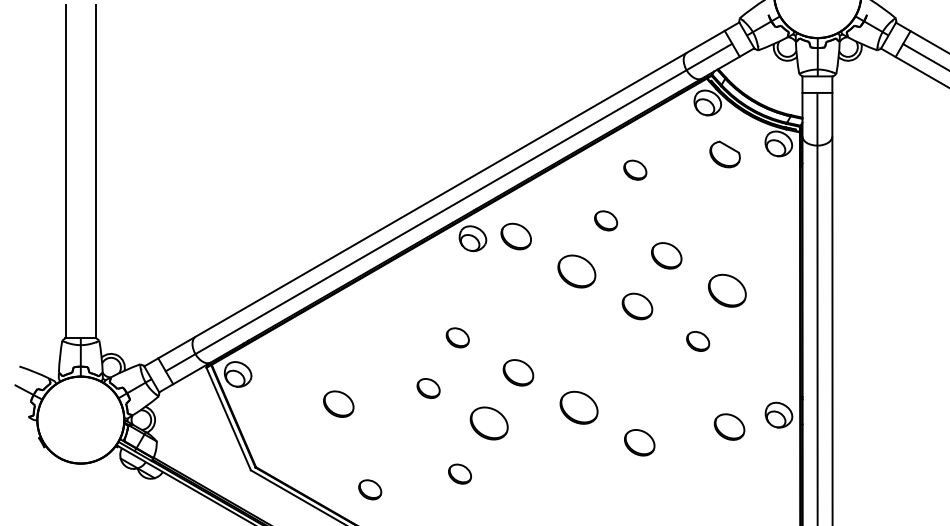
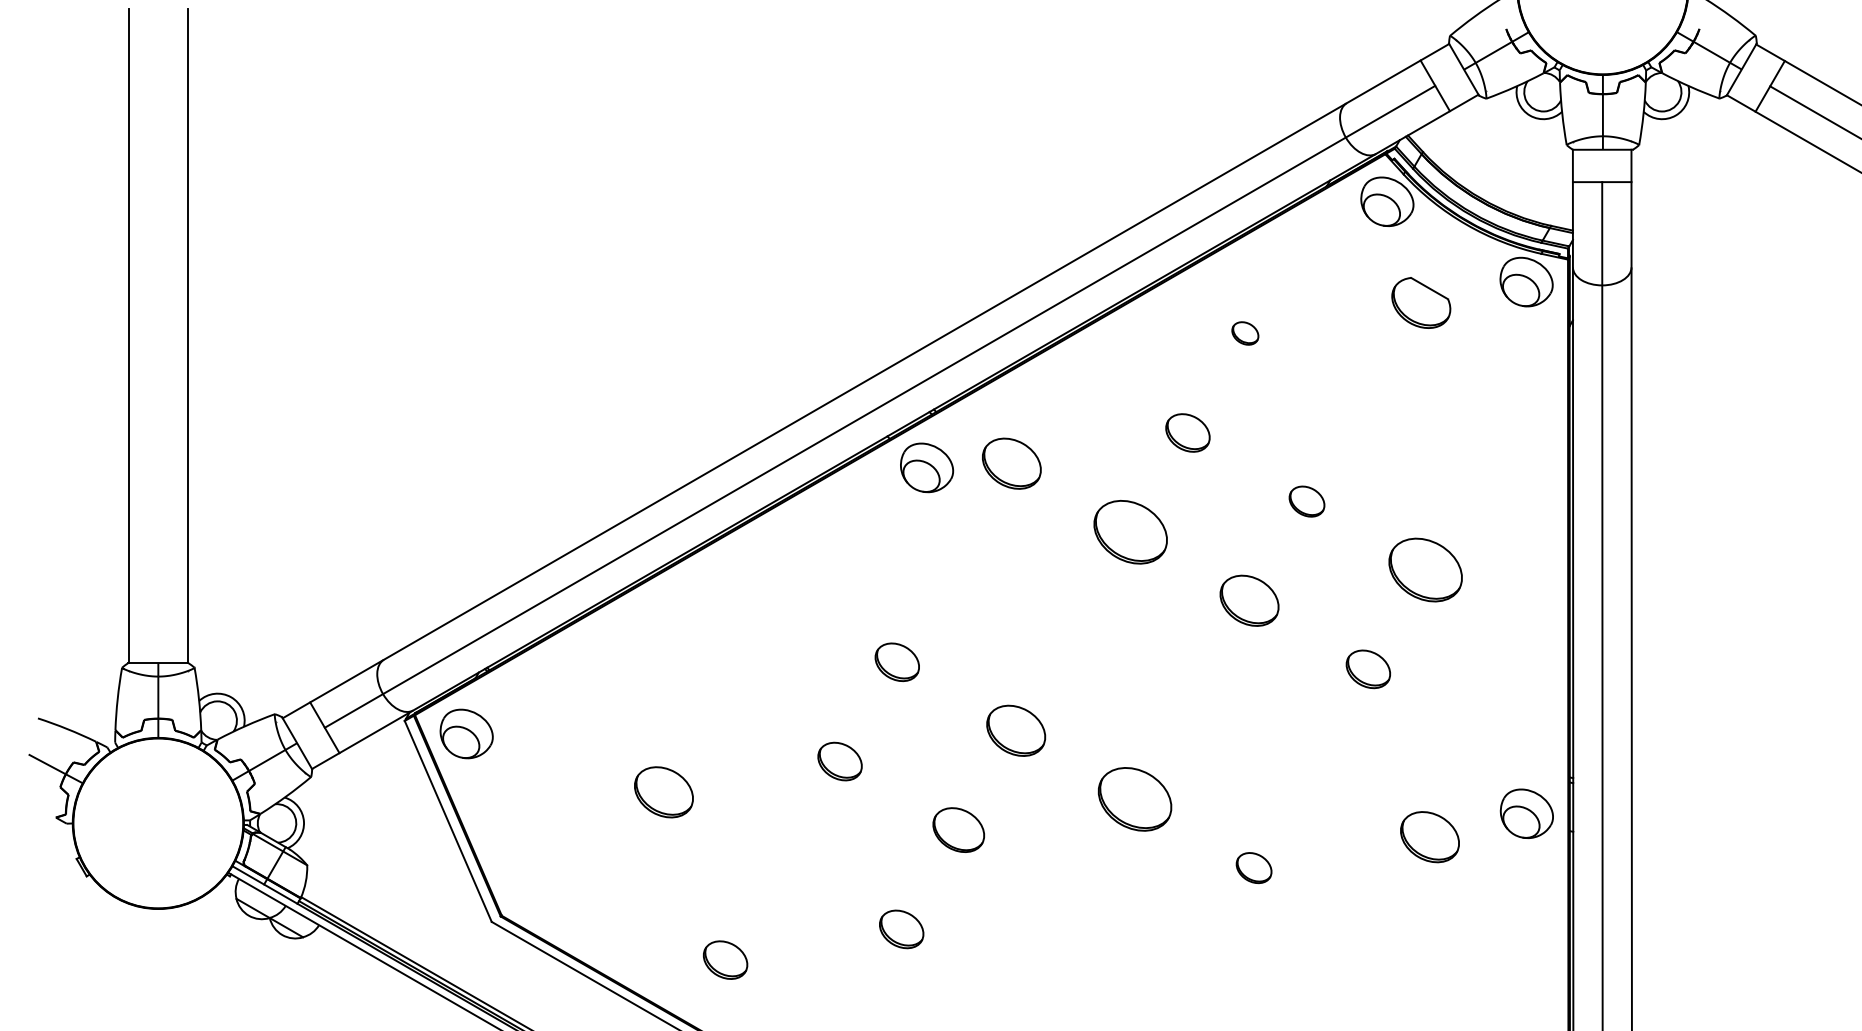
part: (635, 169) -> (1245, 332), size x0.6
part: (666, 255) -> (1306, 500), size x0.6
part: (488, 423) -> (957, 830), size x0.7
part: (639, 442) -> (1253, 867), size x0.6

